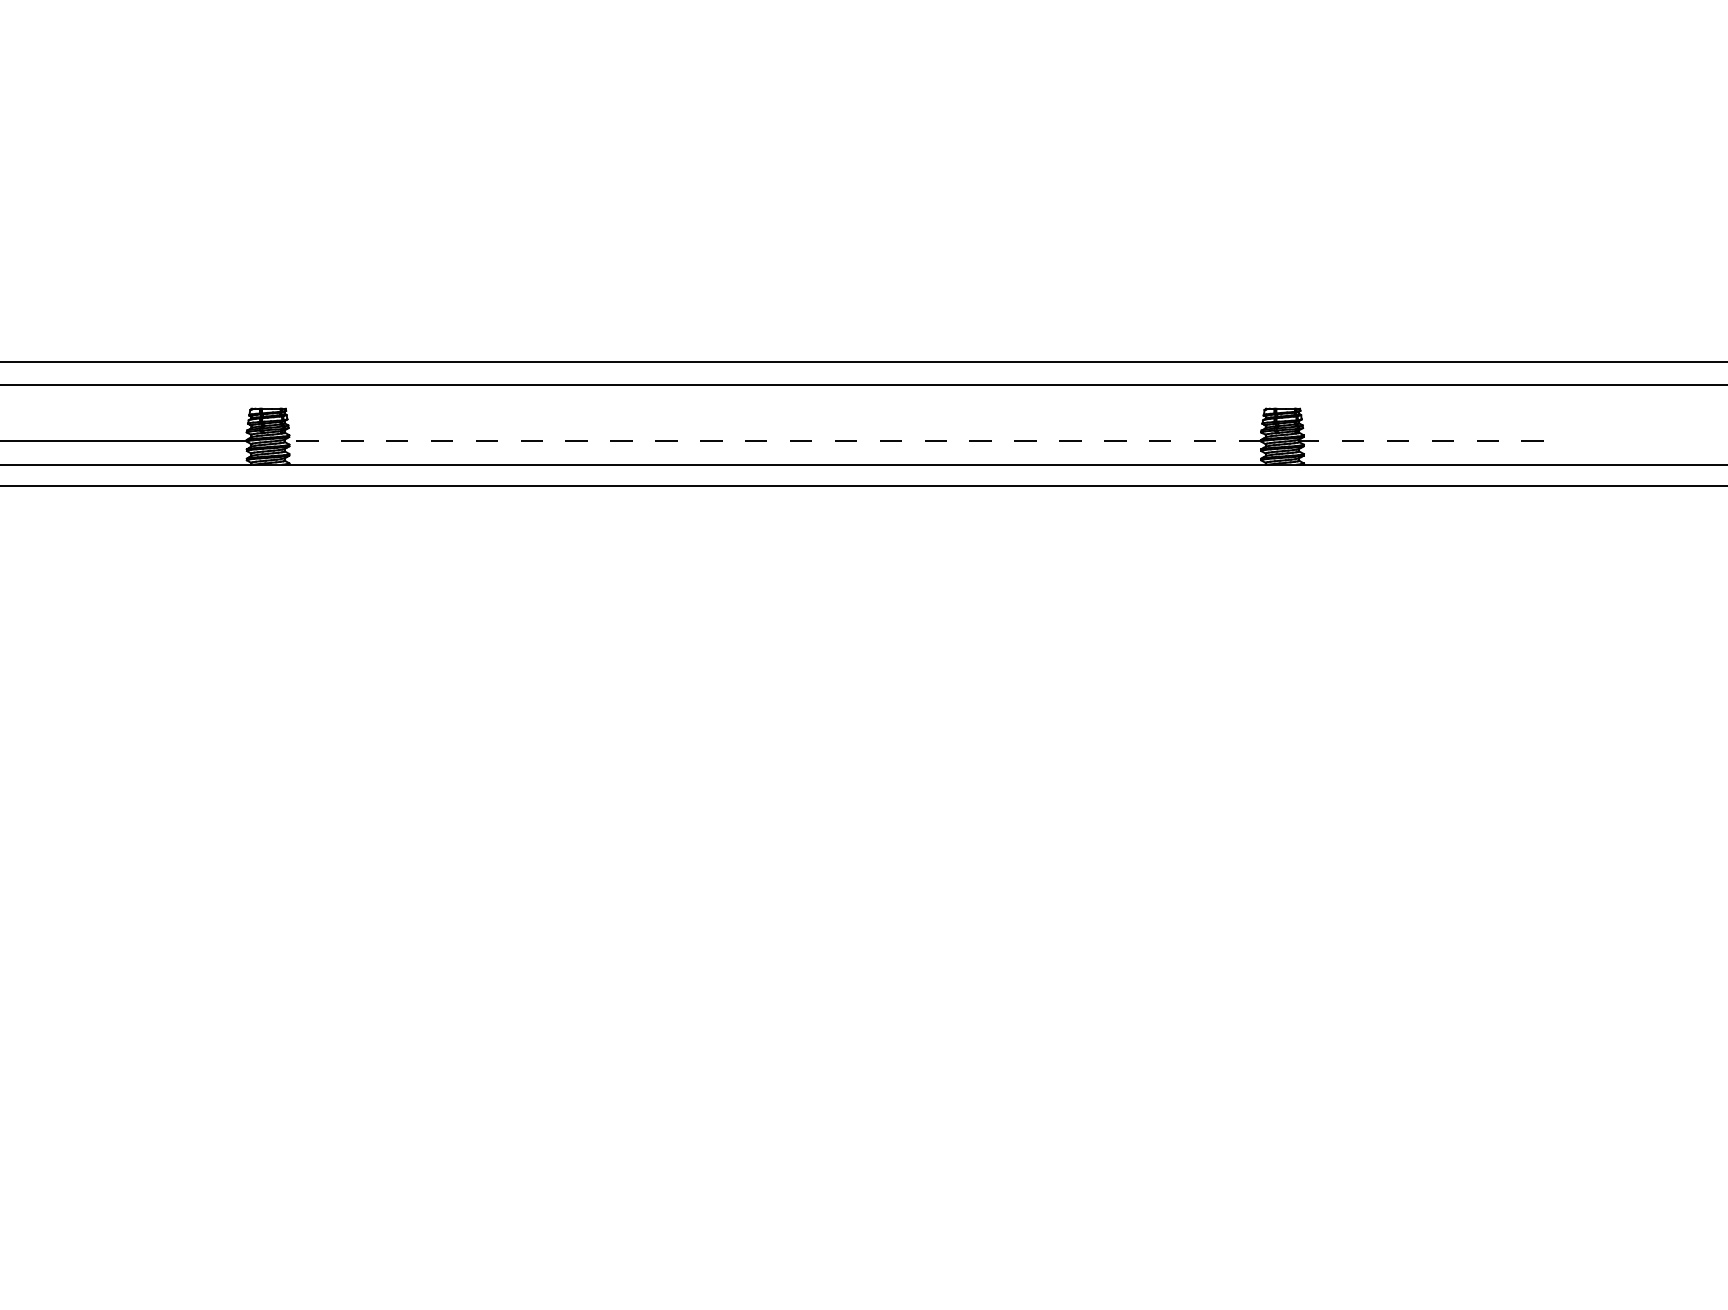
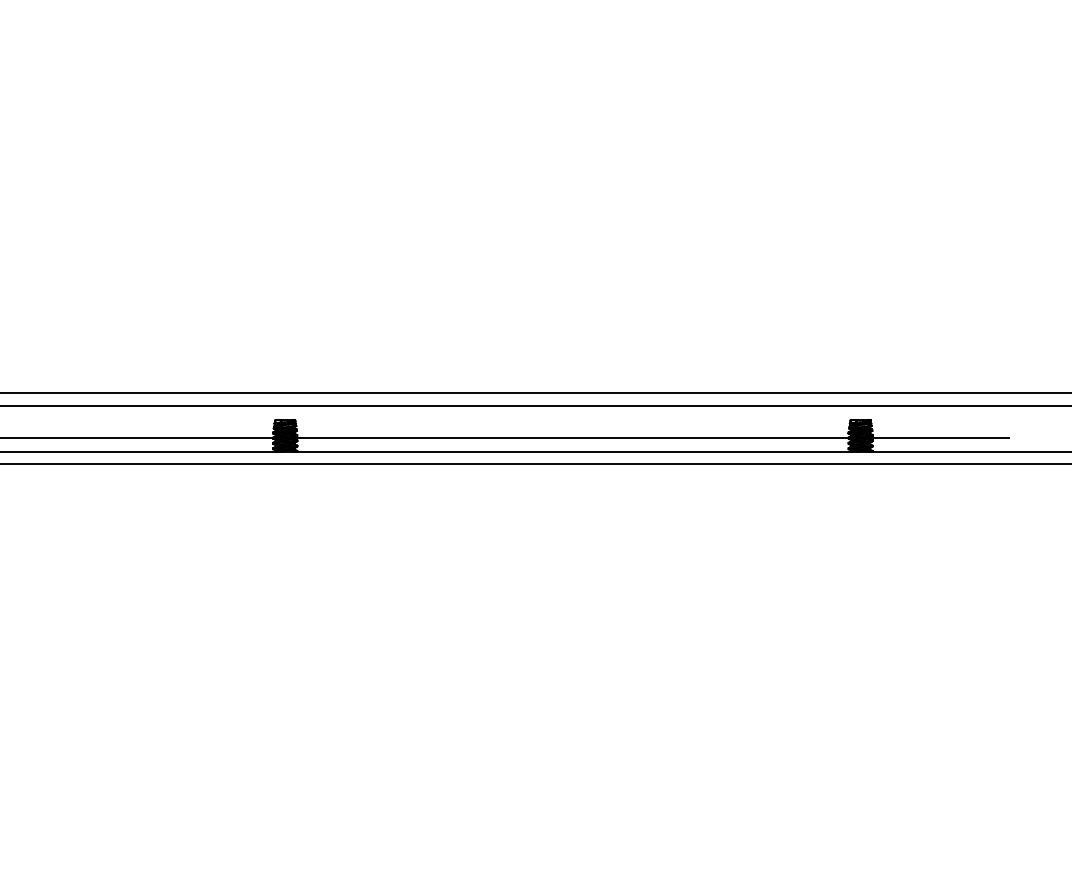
line: (772, 441) -> (571, 438), dashed -> solid
line: (1419, 441) -> (938, 438), dashed -> solid

